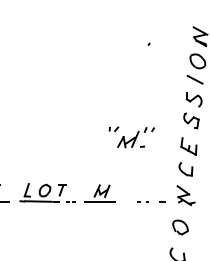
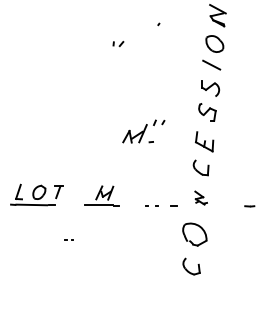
part: (113, 129) -> (118, 44), moved
part: (185, 195) -> (200, 197), size x0.6
part: (70, 201) -> (68, 239), moved
part: (180, 227) -> (194, 234), size x1.4

